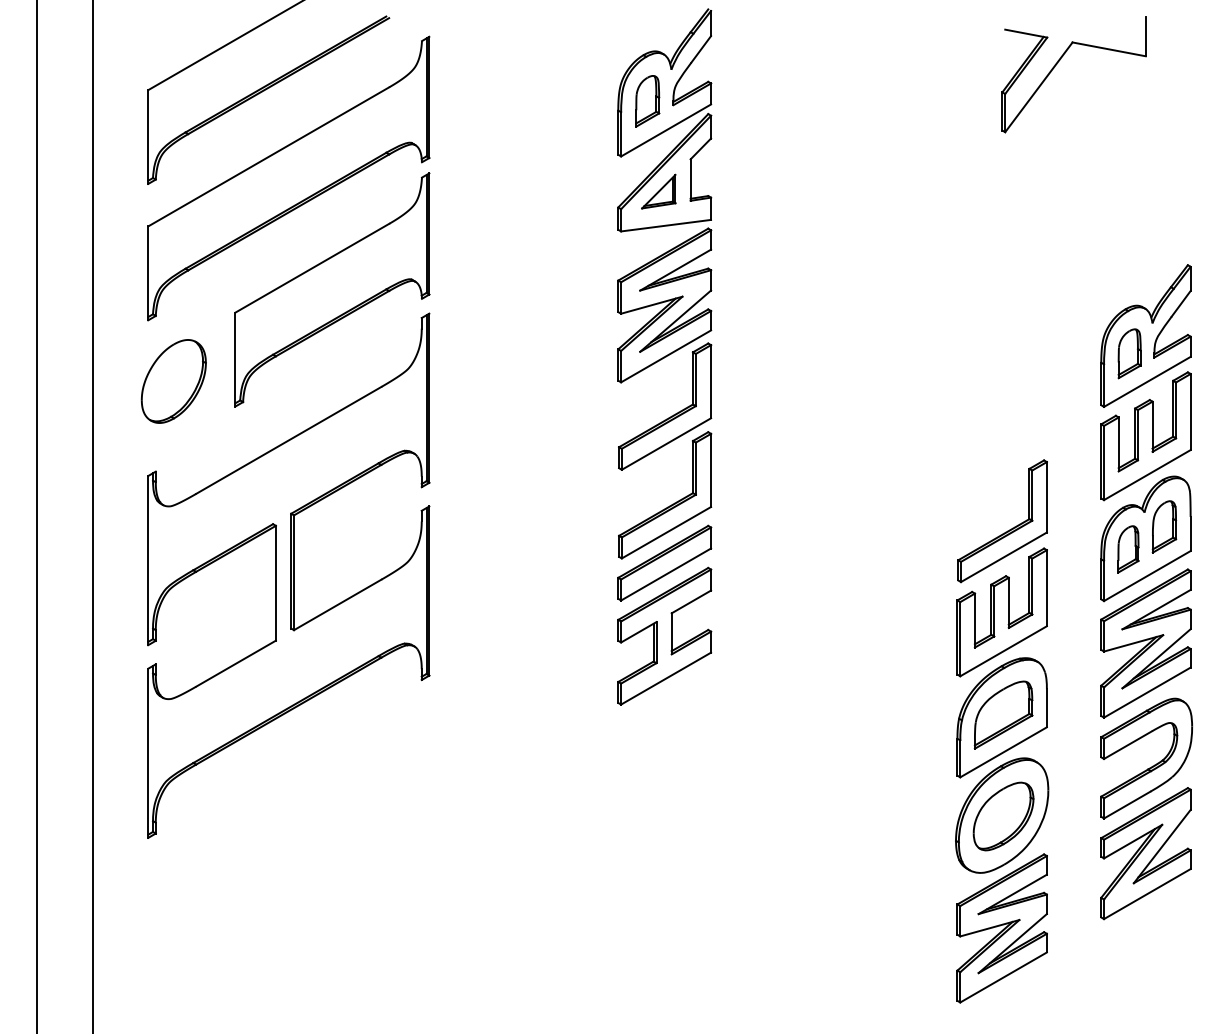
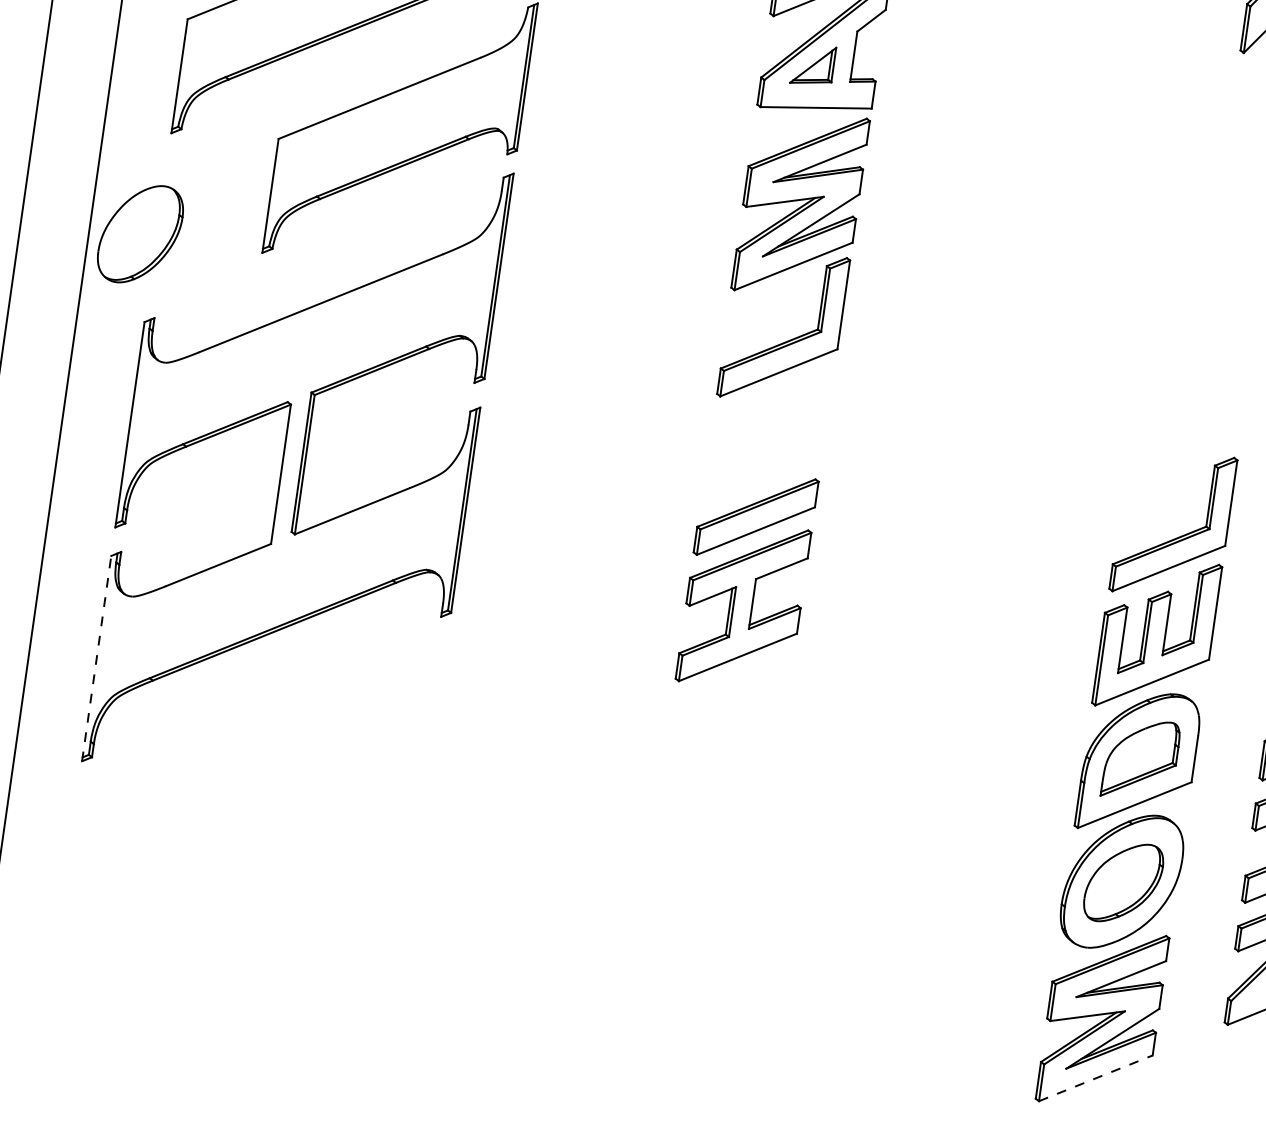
part: (173, 381) -> (140, 234), moved
part: (669, 505) -> (771, 447), removed
line: (148, 753) -> (96, 658), solid -> dashed
line: (1003, 977) -> (1095, 1078), solid -> dashed

